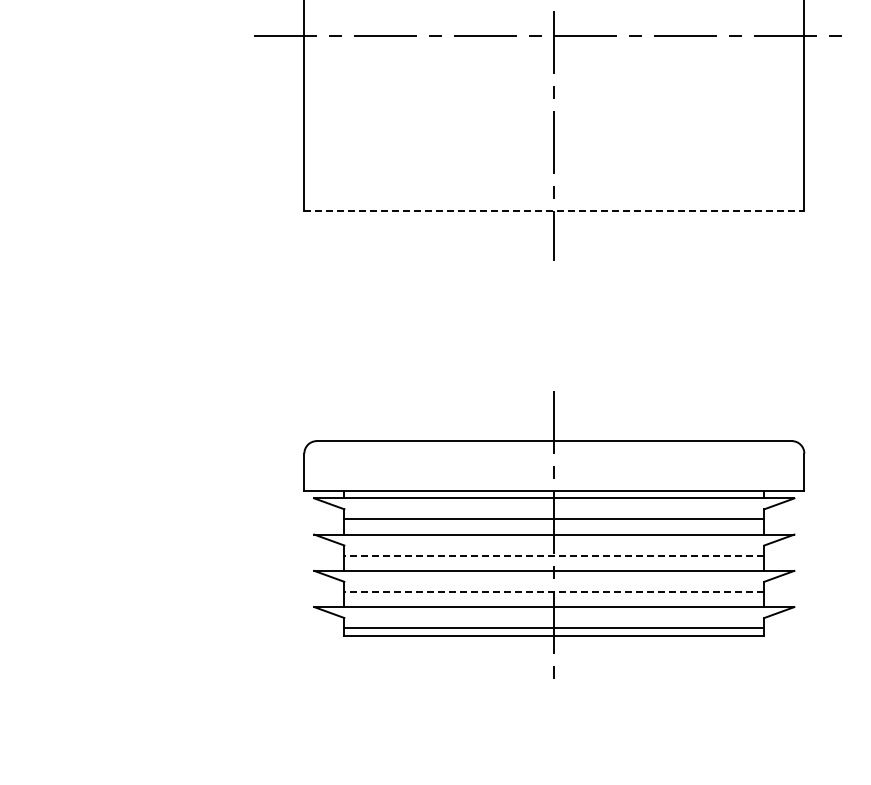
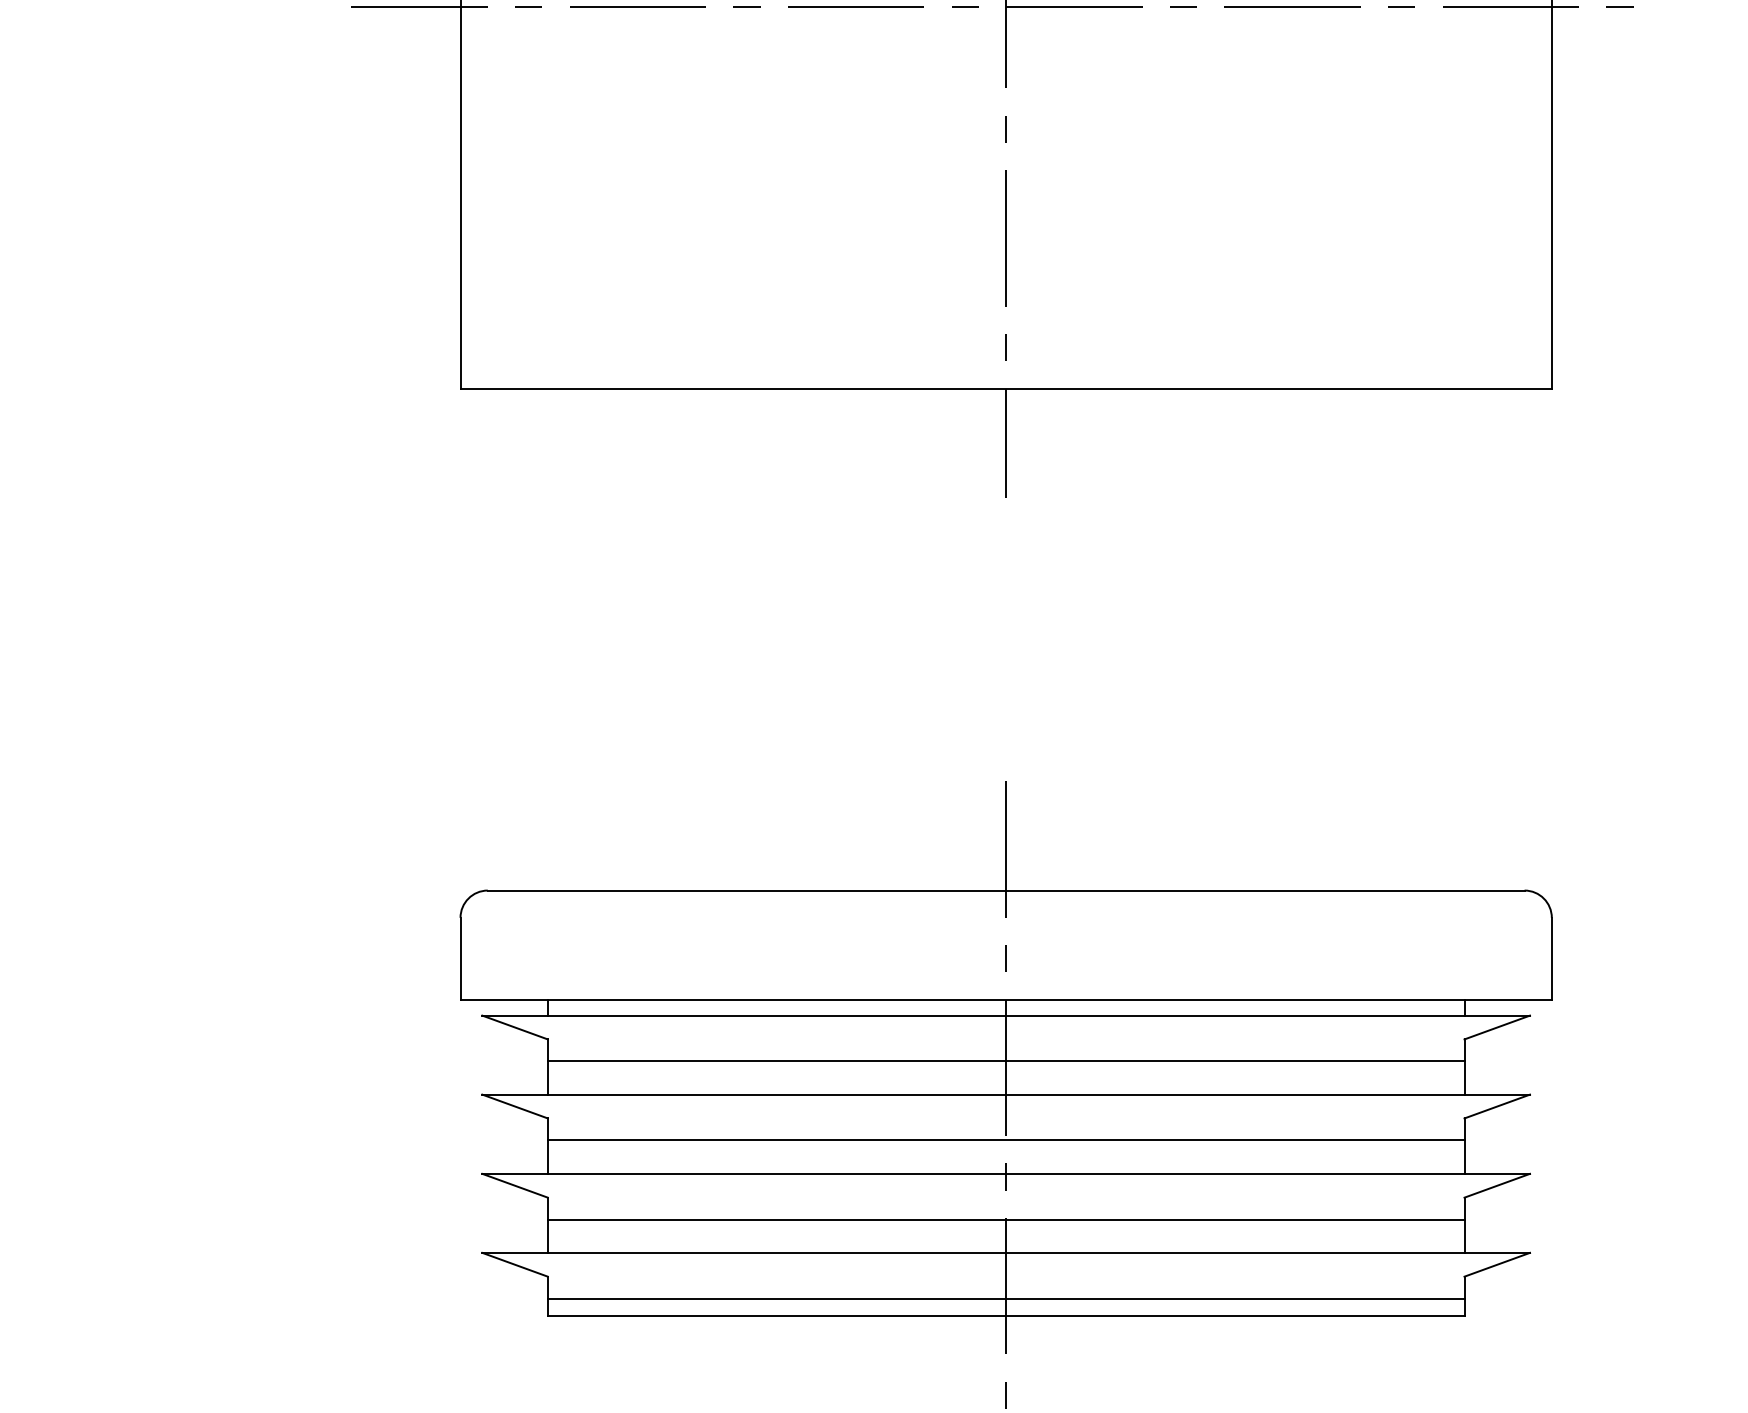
line: (554, 211) -> (1006, 389), dashed -> solid
line: (553, 555) -> (1004, 1140), dashed -> solid
line: (553, 591) -> (1004, 1218), dashed -> solid

